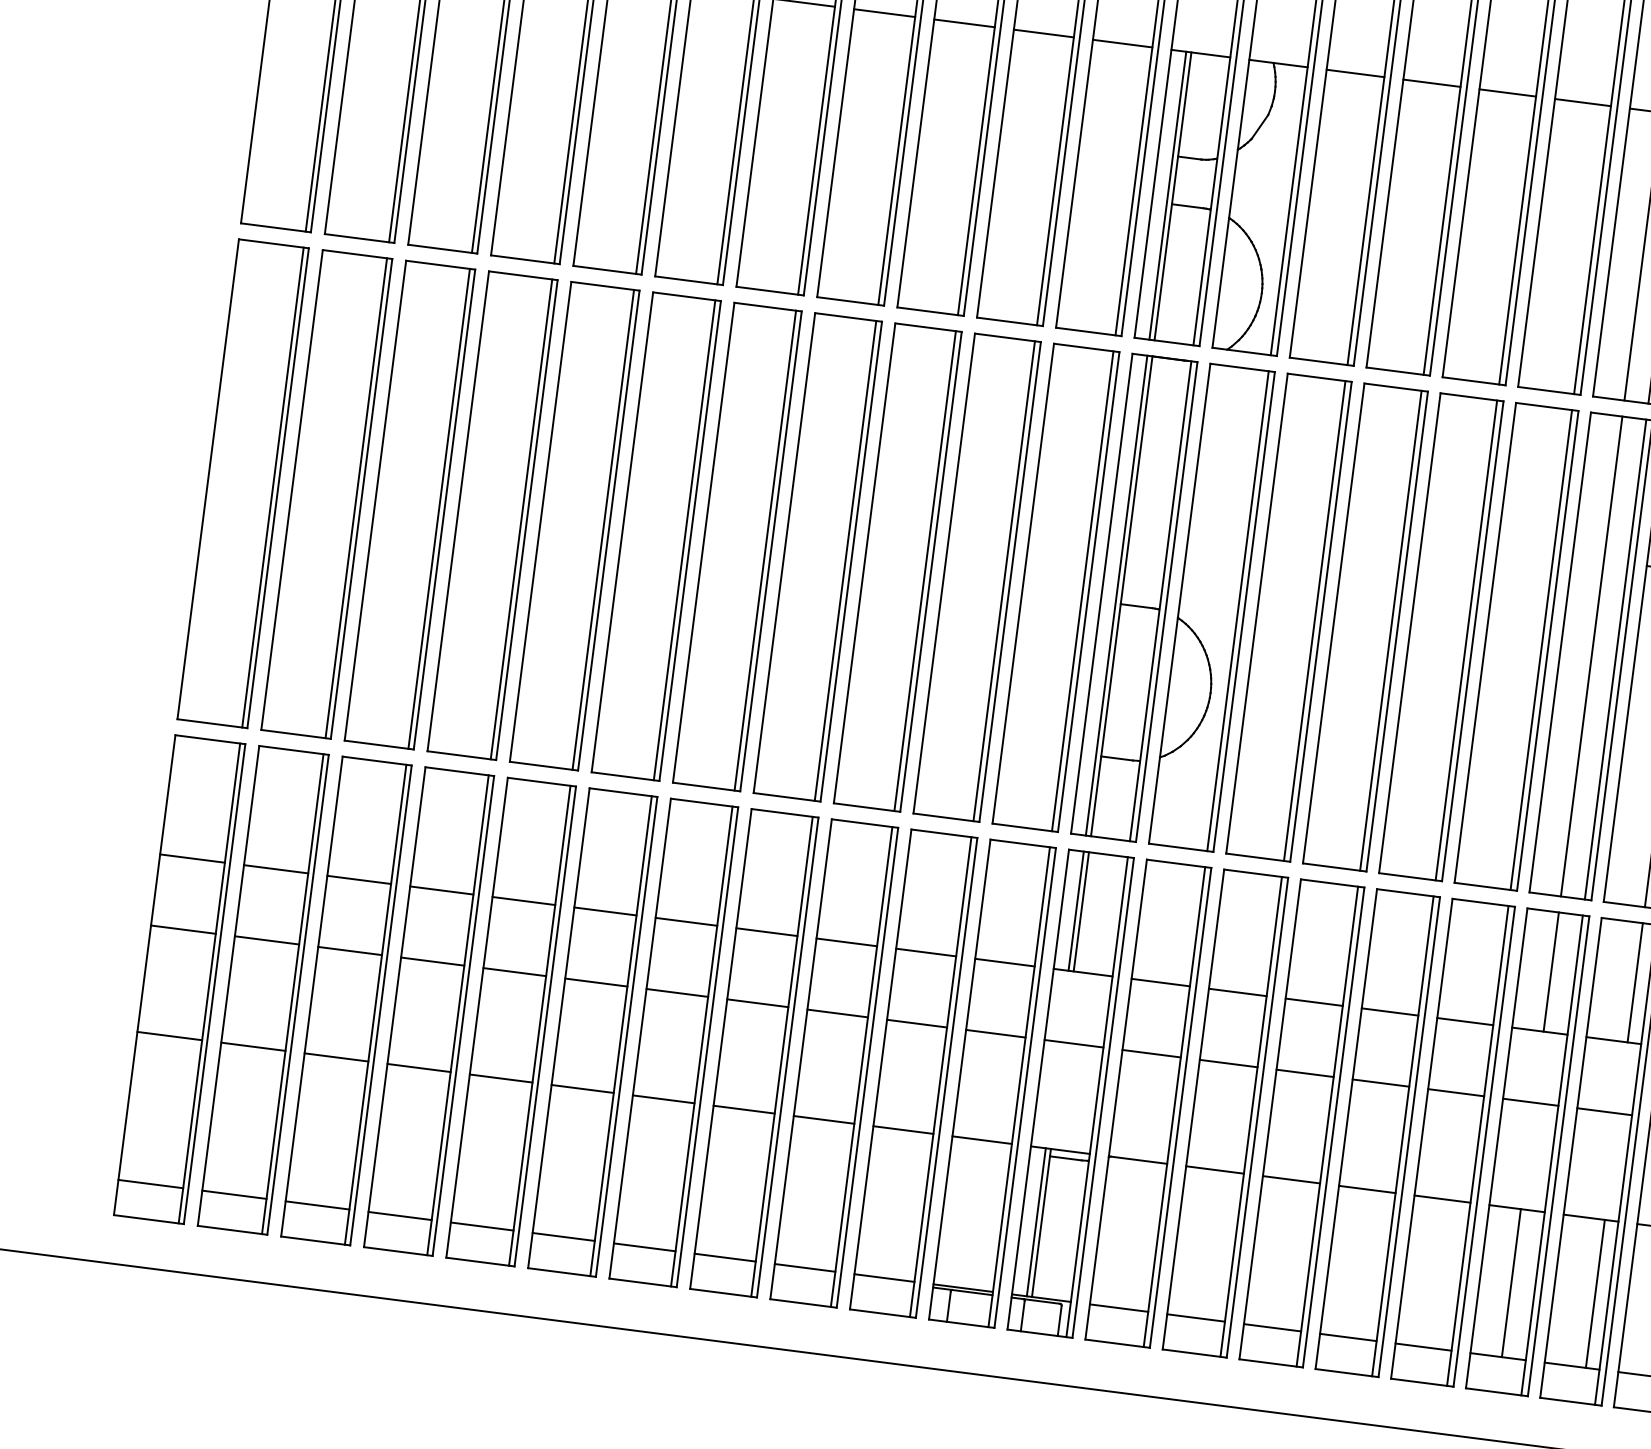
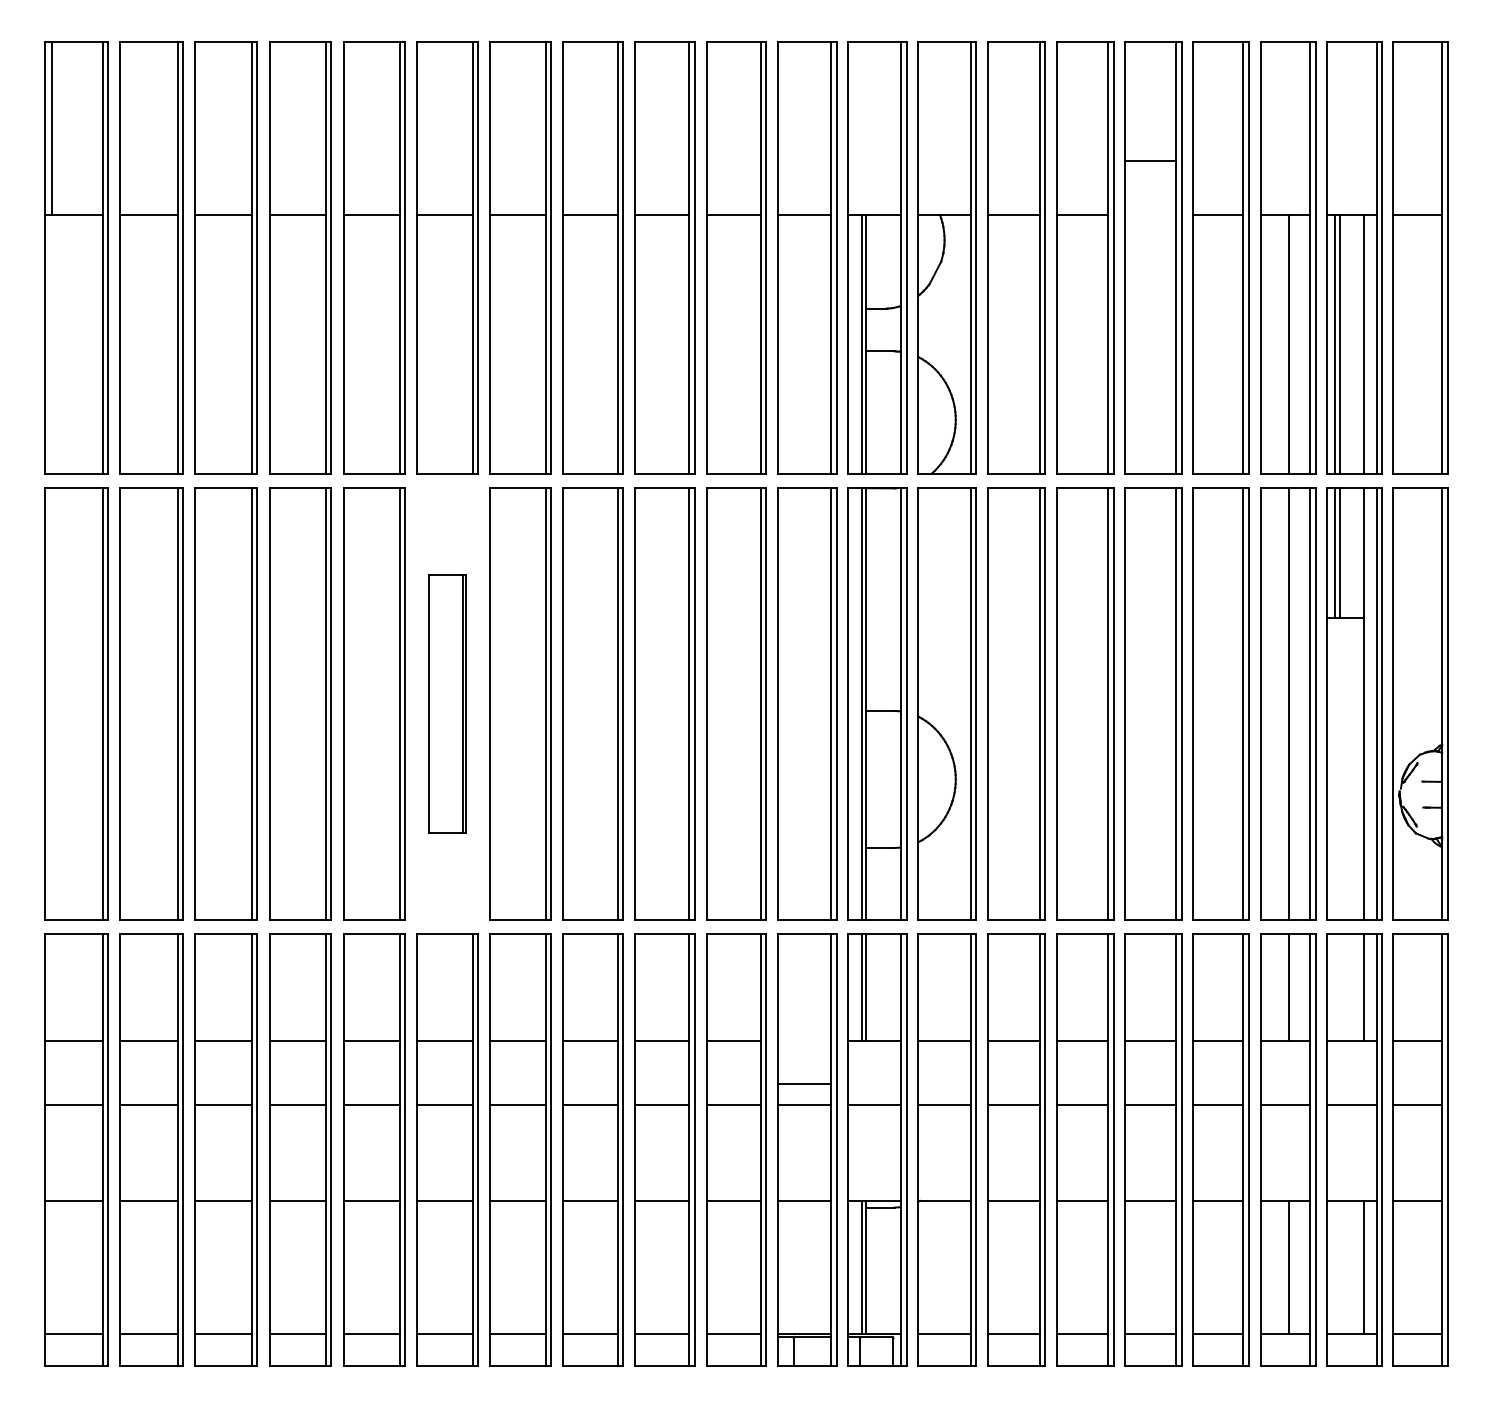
line: (1507, 92) -> (1150, 160), moved
part: (656, 536) -> (447, 703), size x0.6
line: (1005, 962) -> (804, 1084), moved

